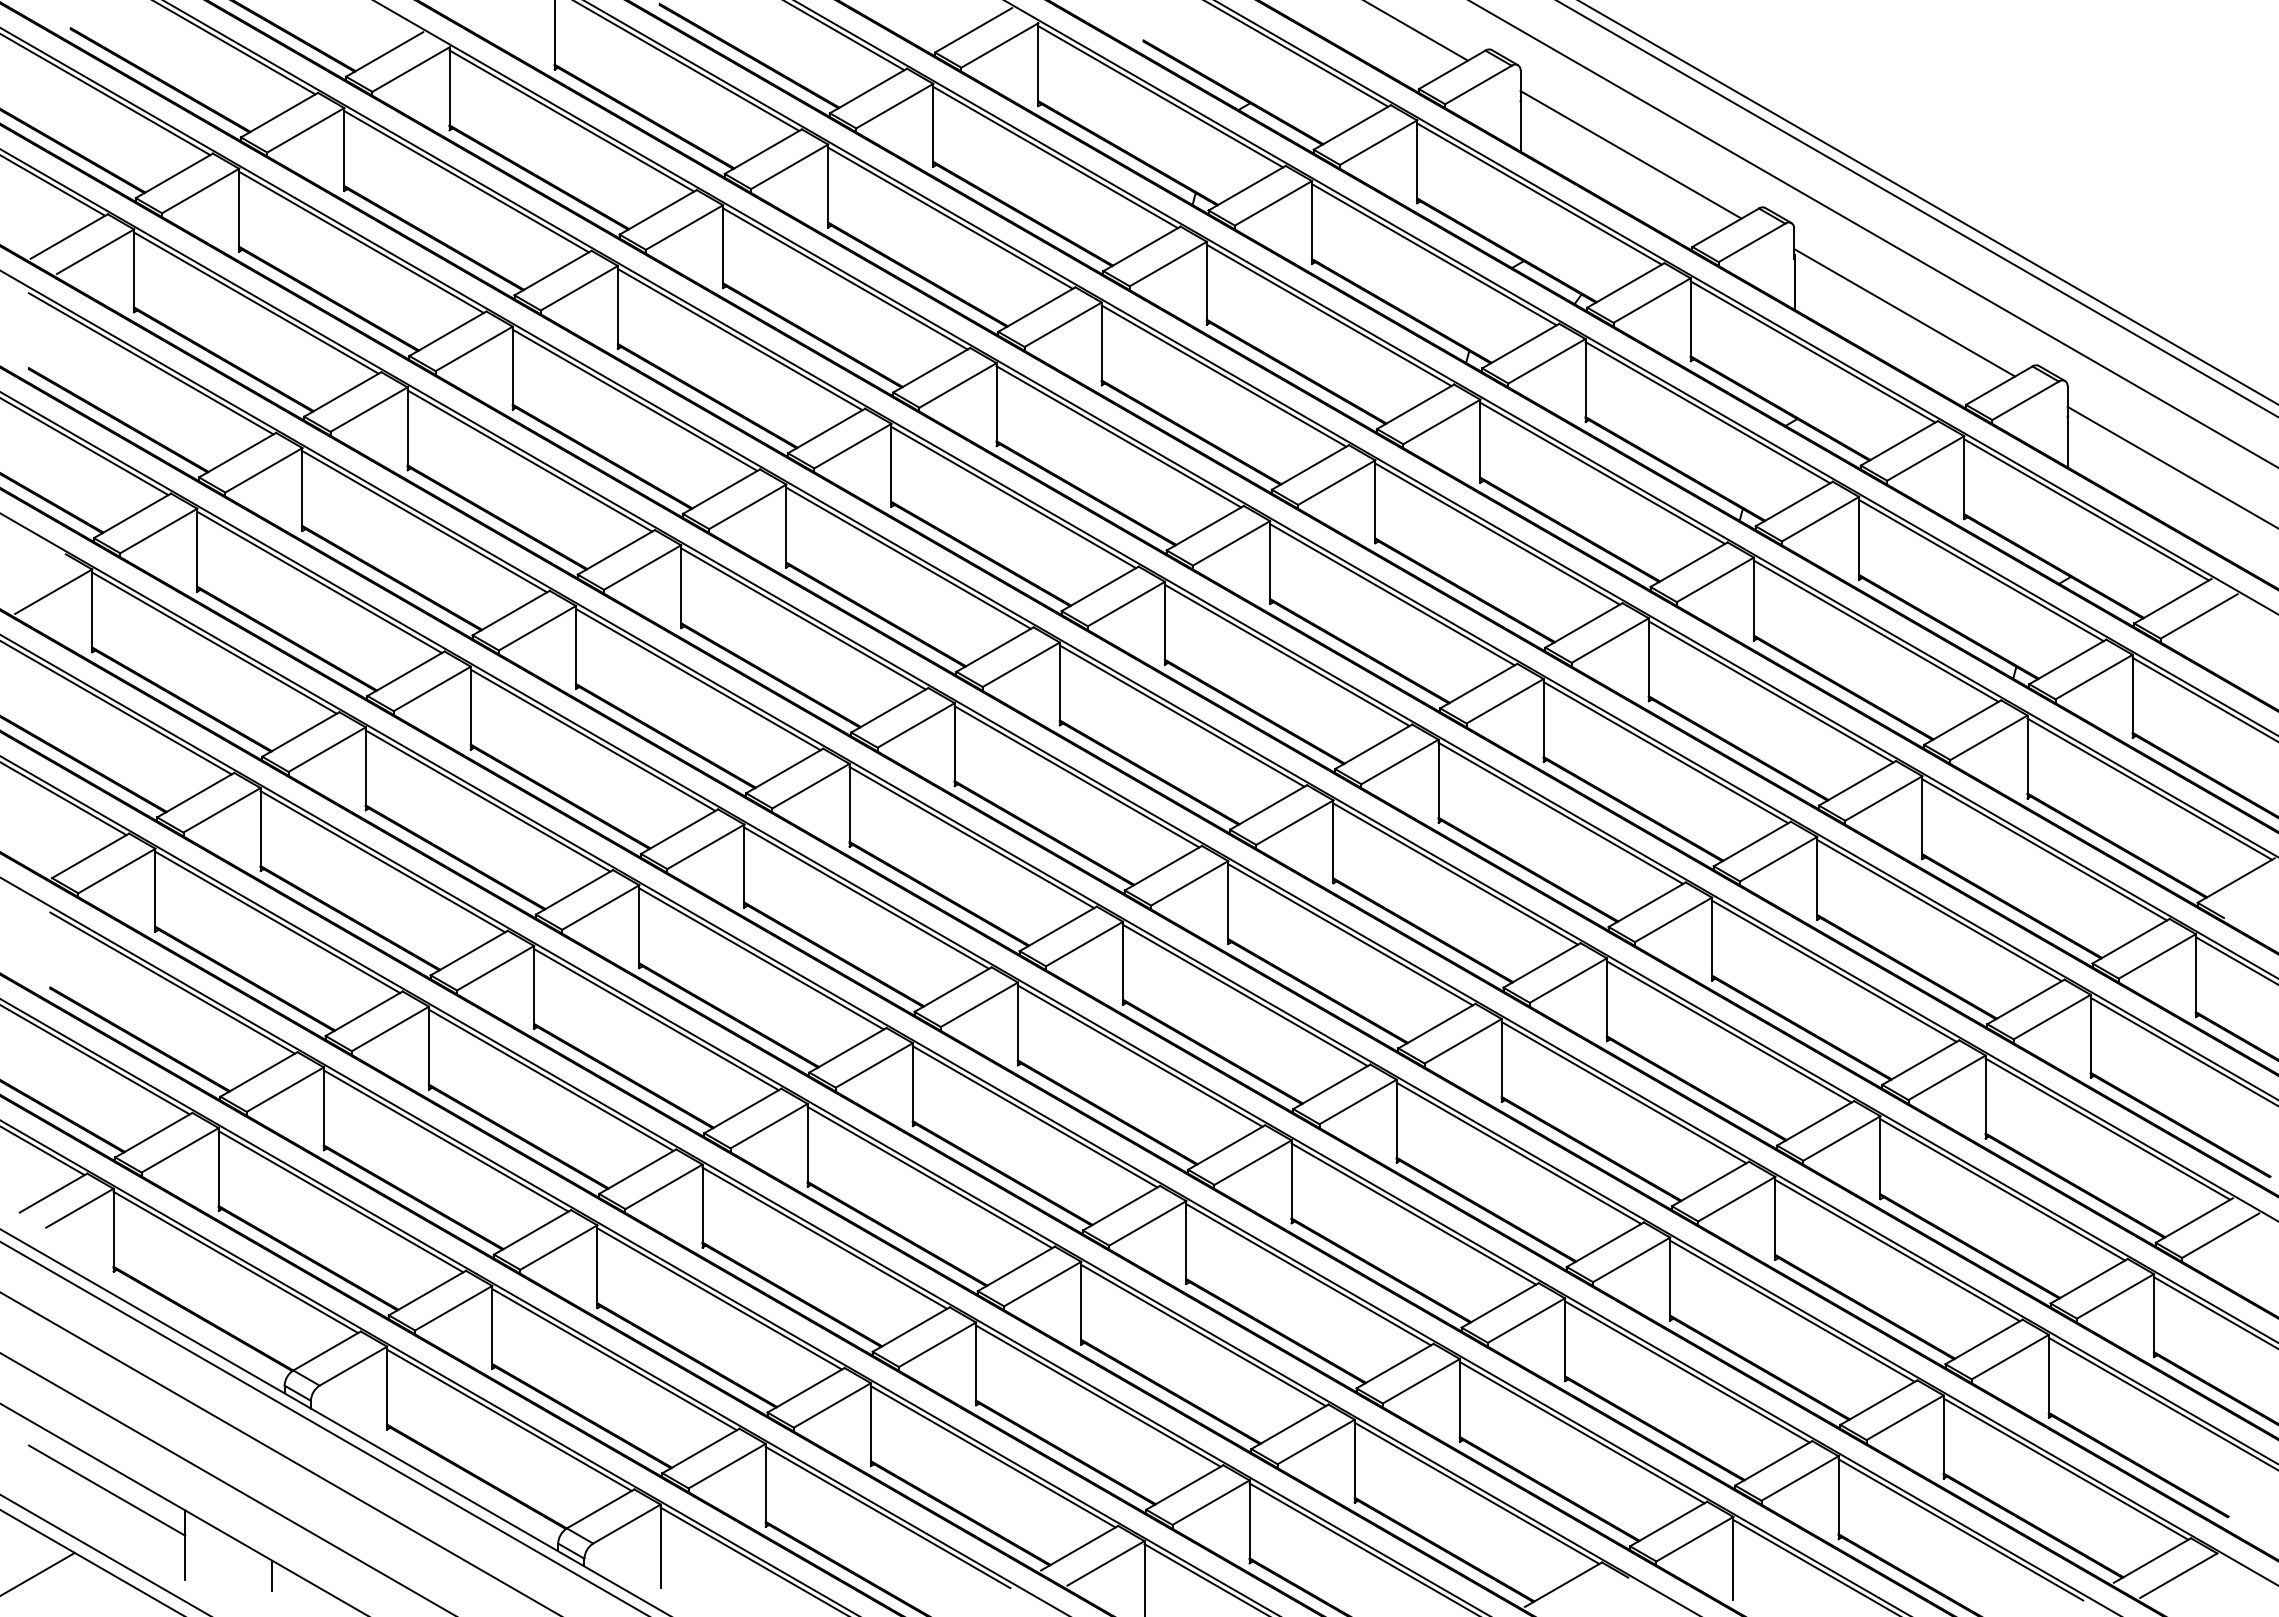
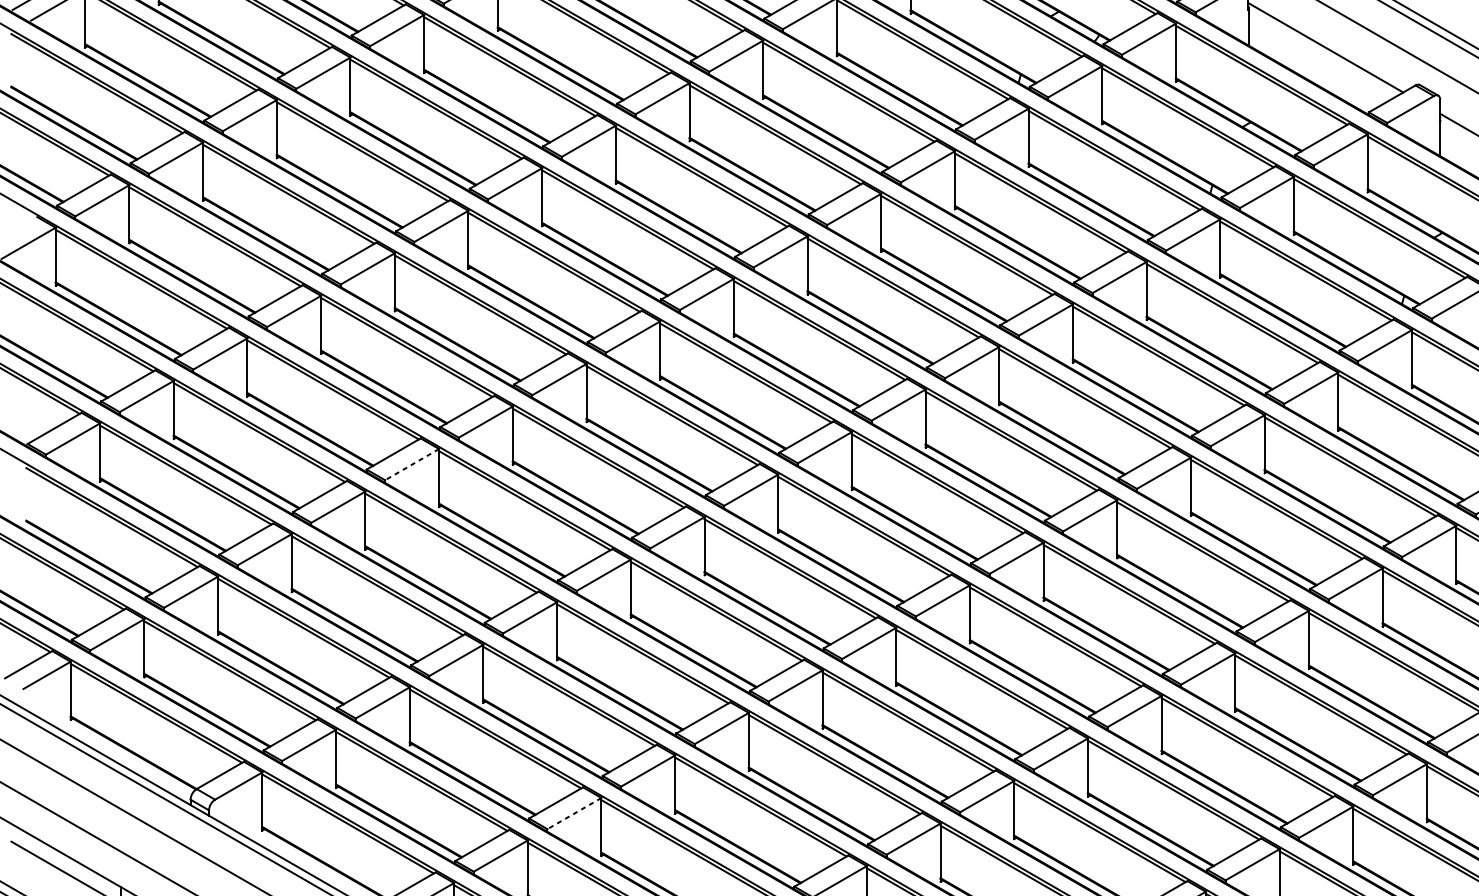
line: (600, 907) -> (411, 464), solid -> dashed
line: (832, 1405) -> (574, 813), solid -> dashed

